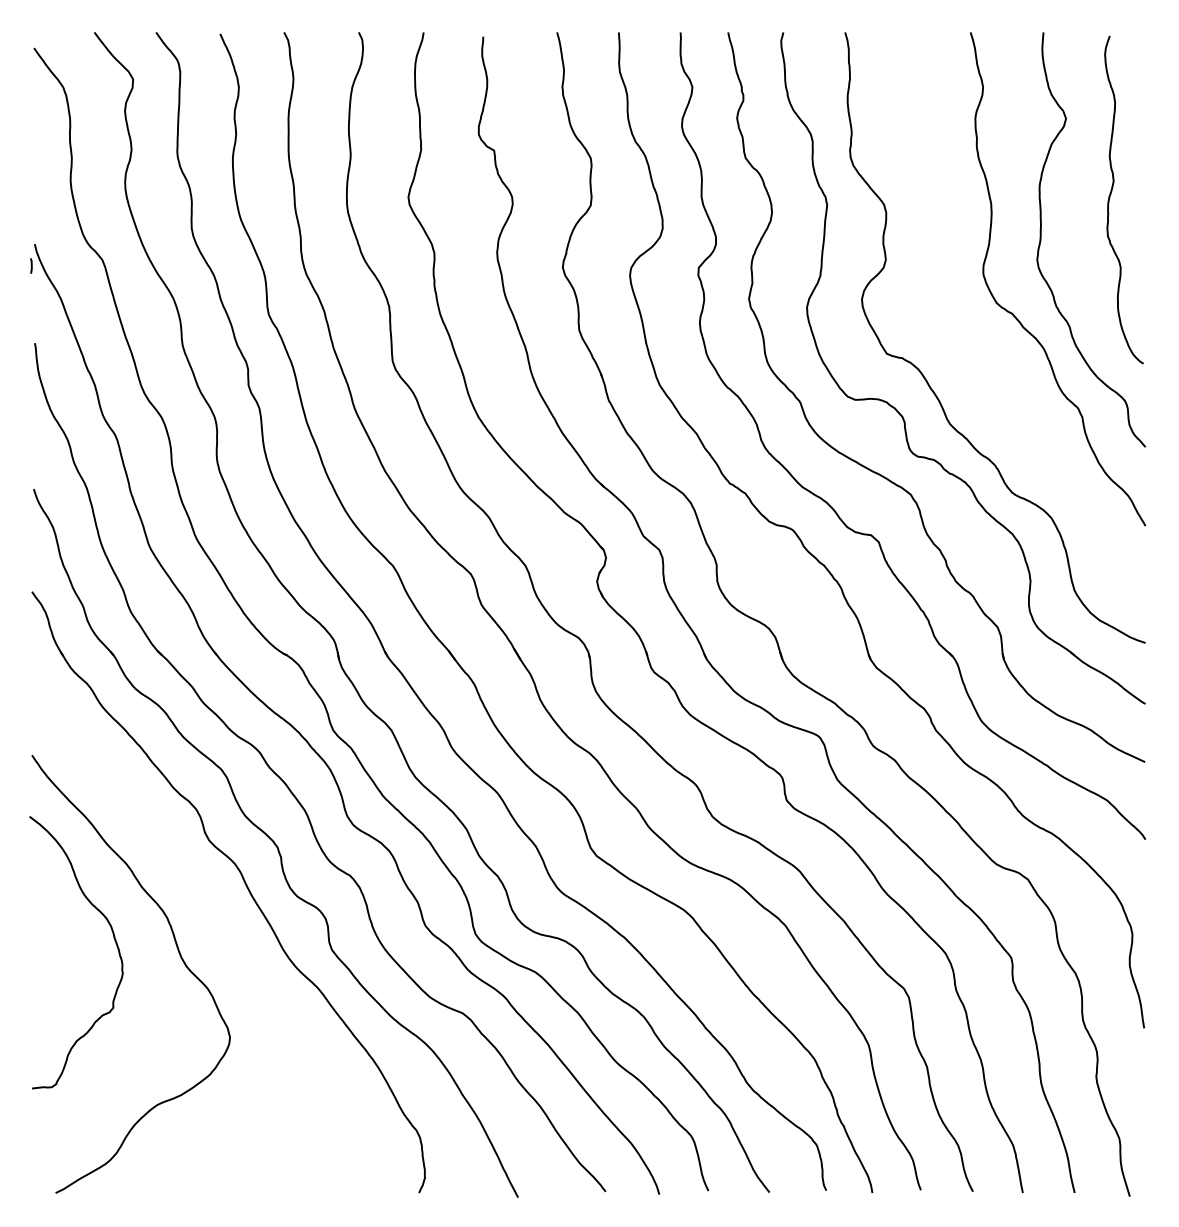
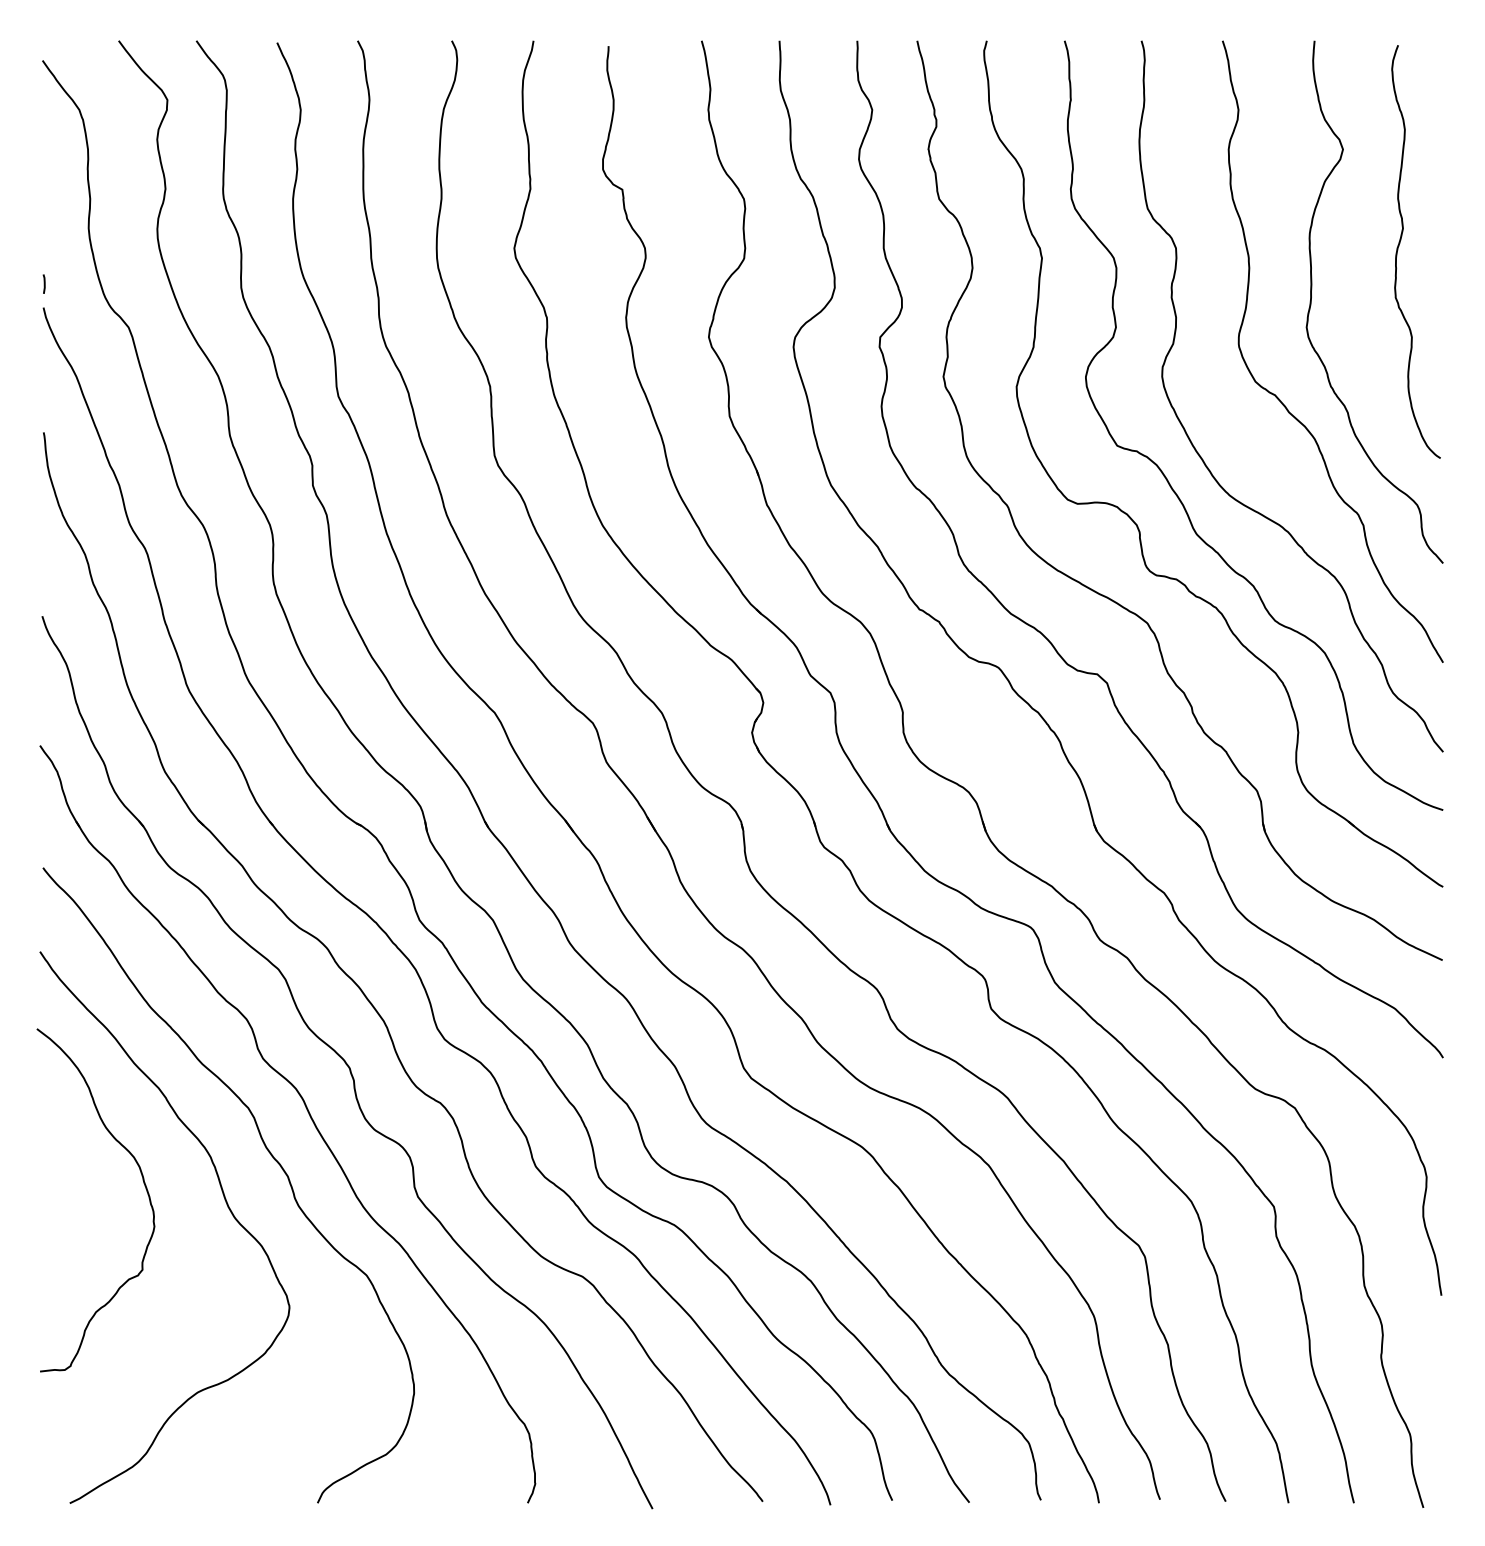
line: (30, 265) -> (43, 283), moved
curve: (953, 362) -> (1201, 456), added
curve: (214, 917) -> (270, 1155), added

